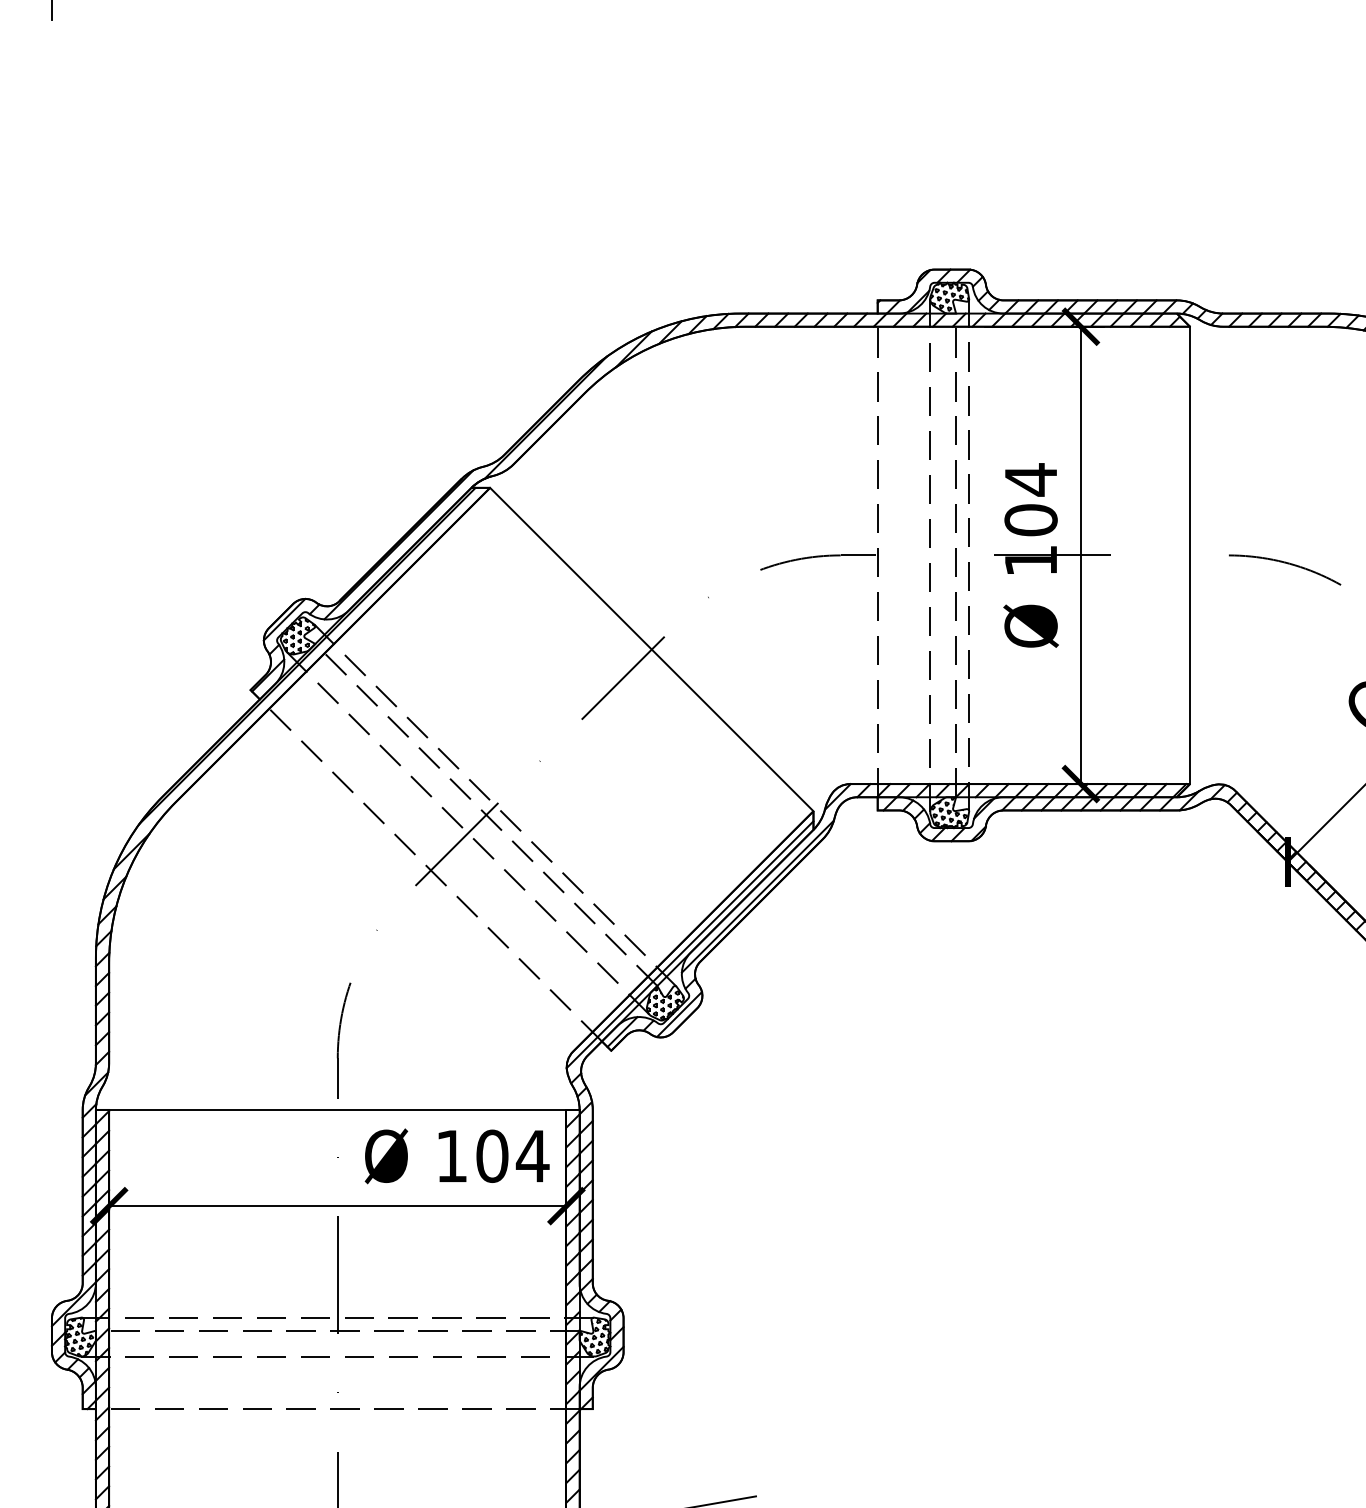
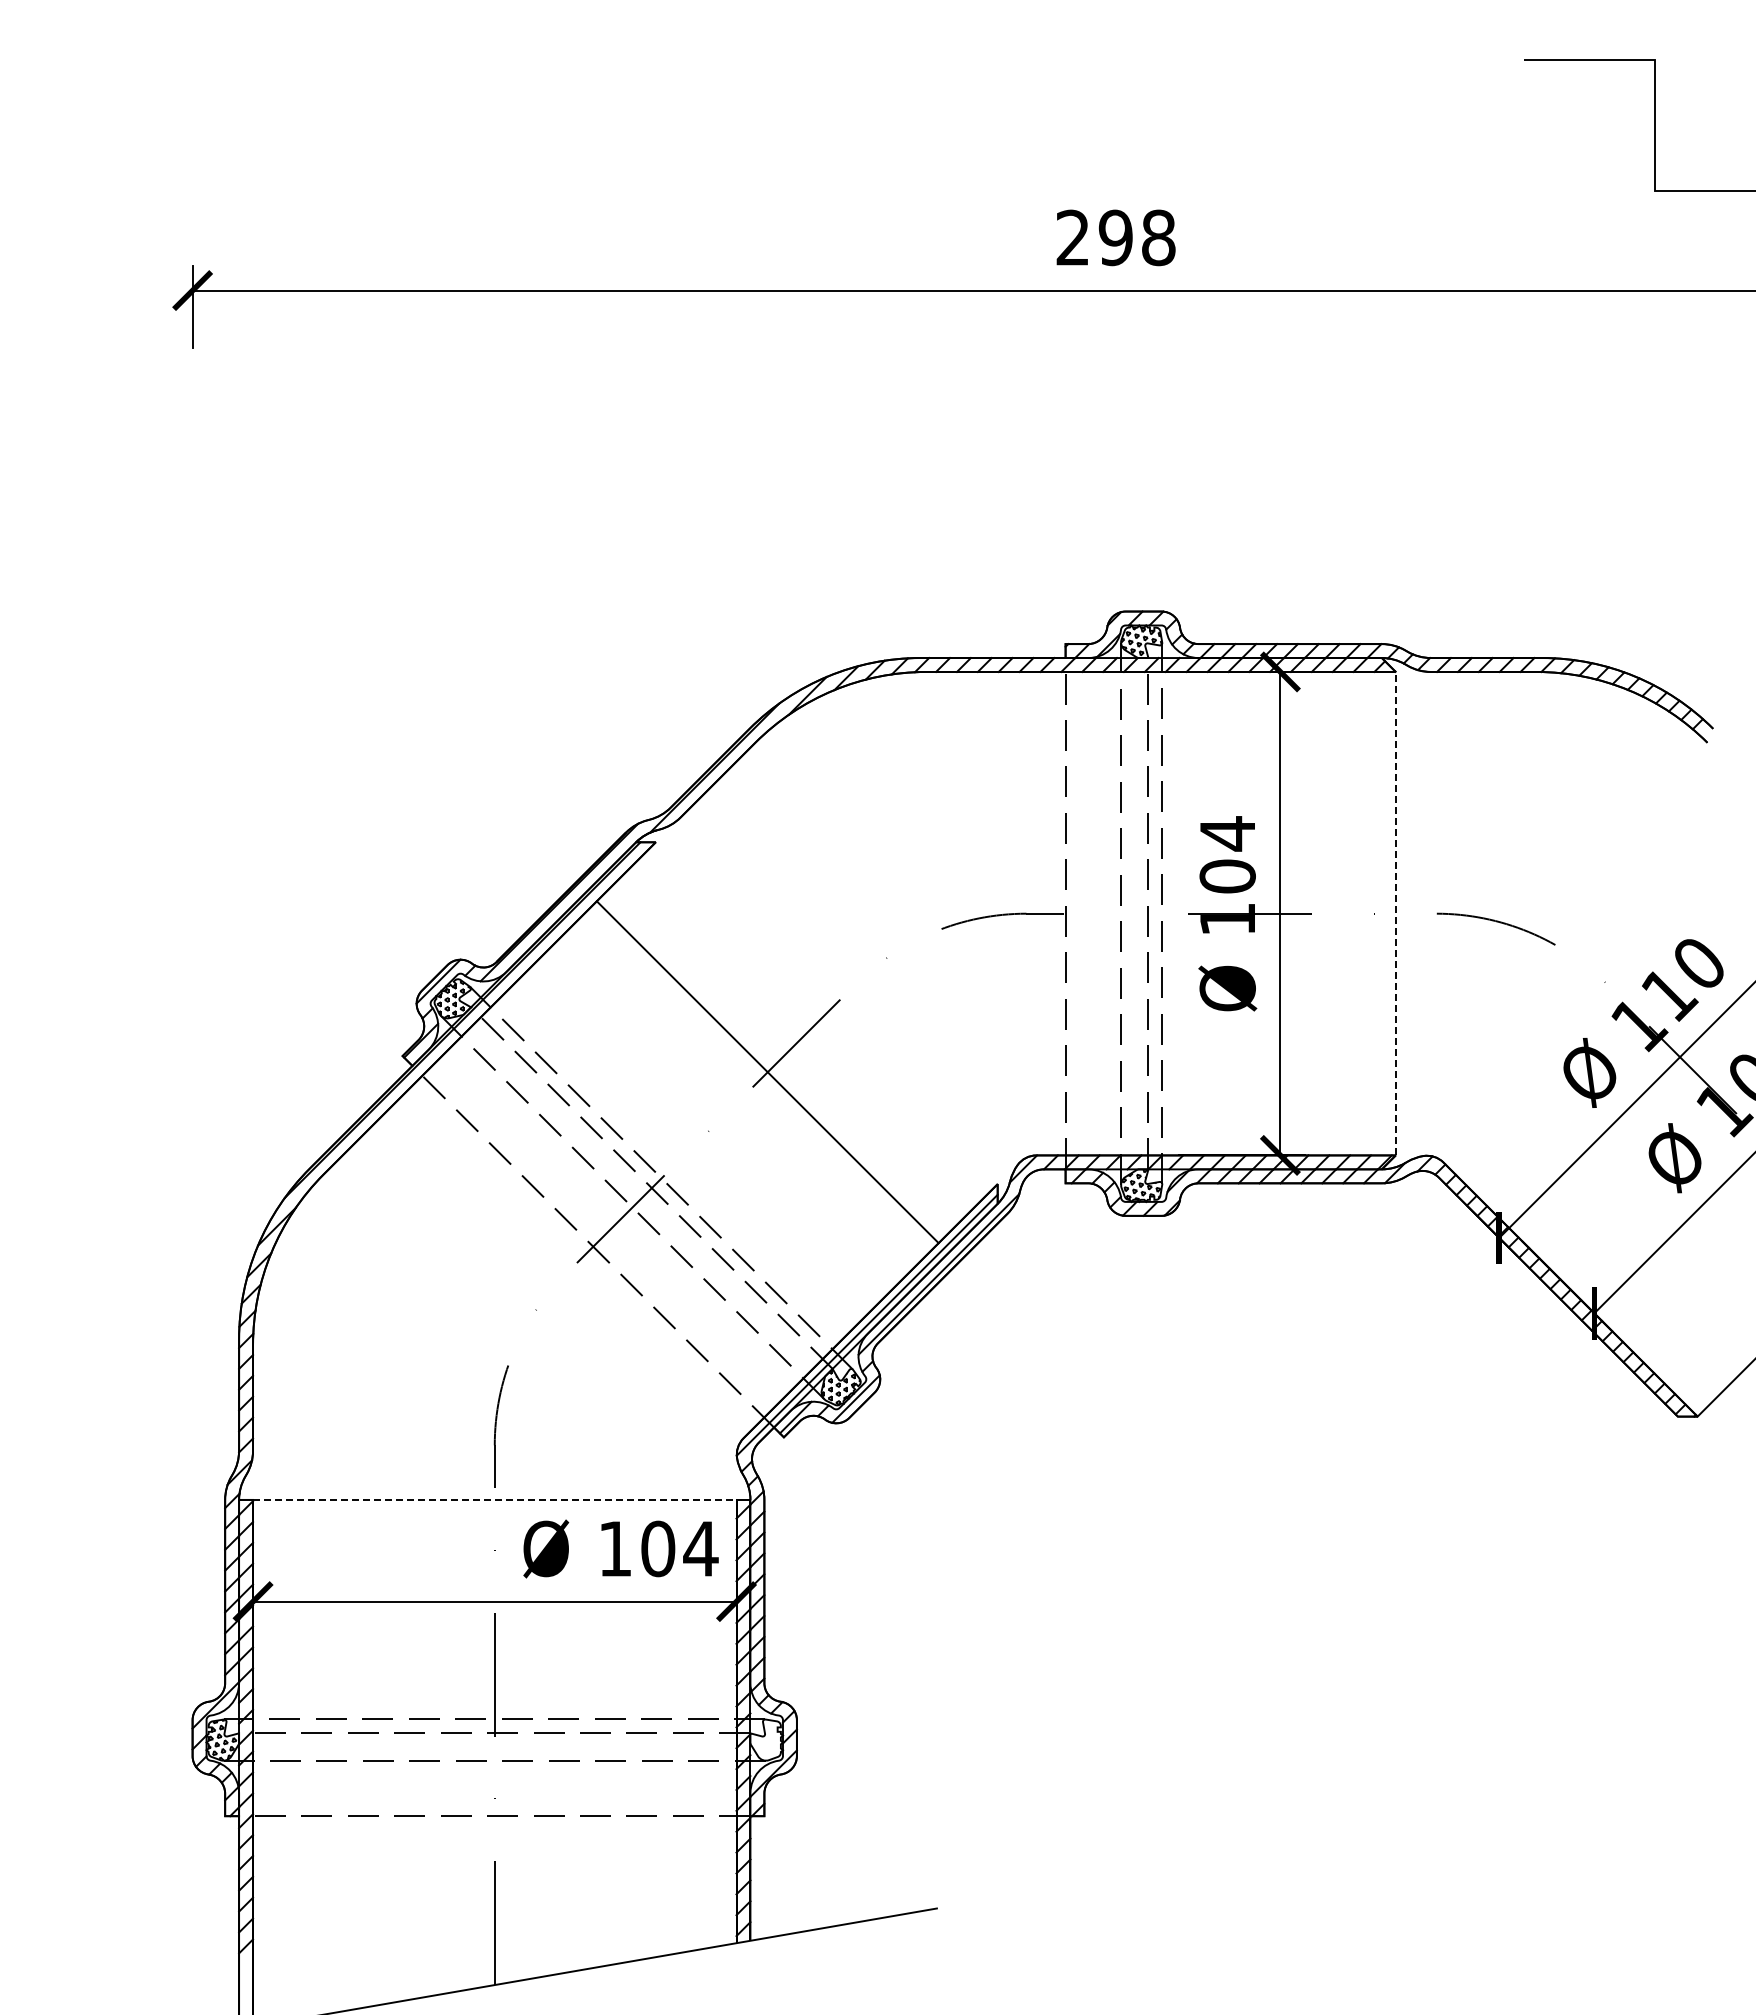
line: (1189, 555) -> (1395, 913), solid -> dashed
line: (651, 649) -> (767, 1072), moved
line: (337, 1109) -> (494, 1499), solid -> dashed
hatch: (594, 1337) -> (766, 1740), removed

